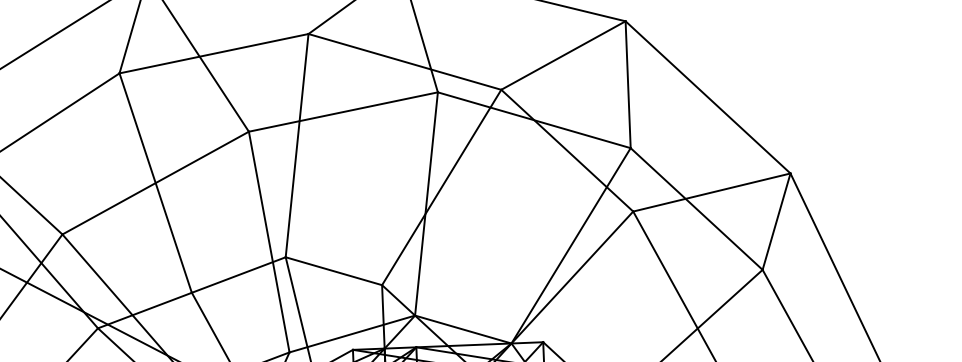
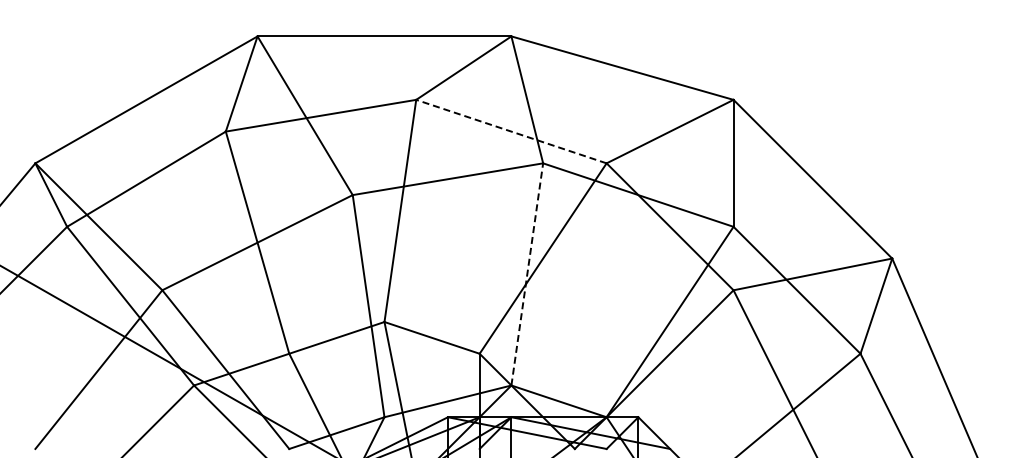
line: (403, 61) -> (510, 131), solid -> dashed
line: (426, 203) -> (527, 273), solid -> dashed

